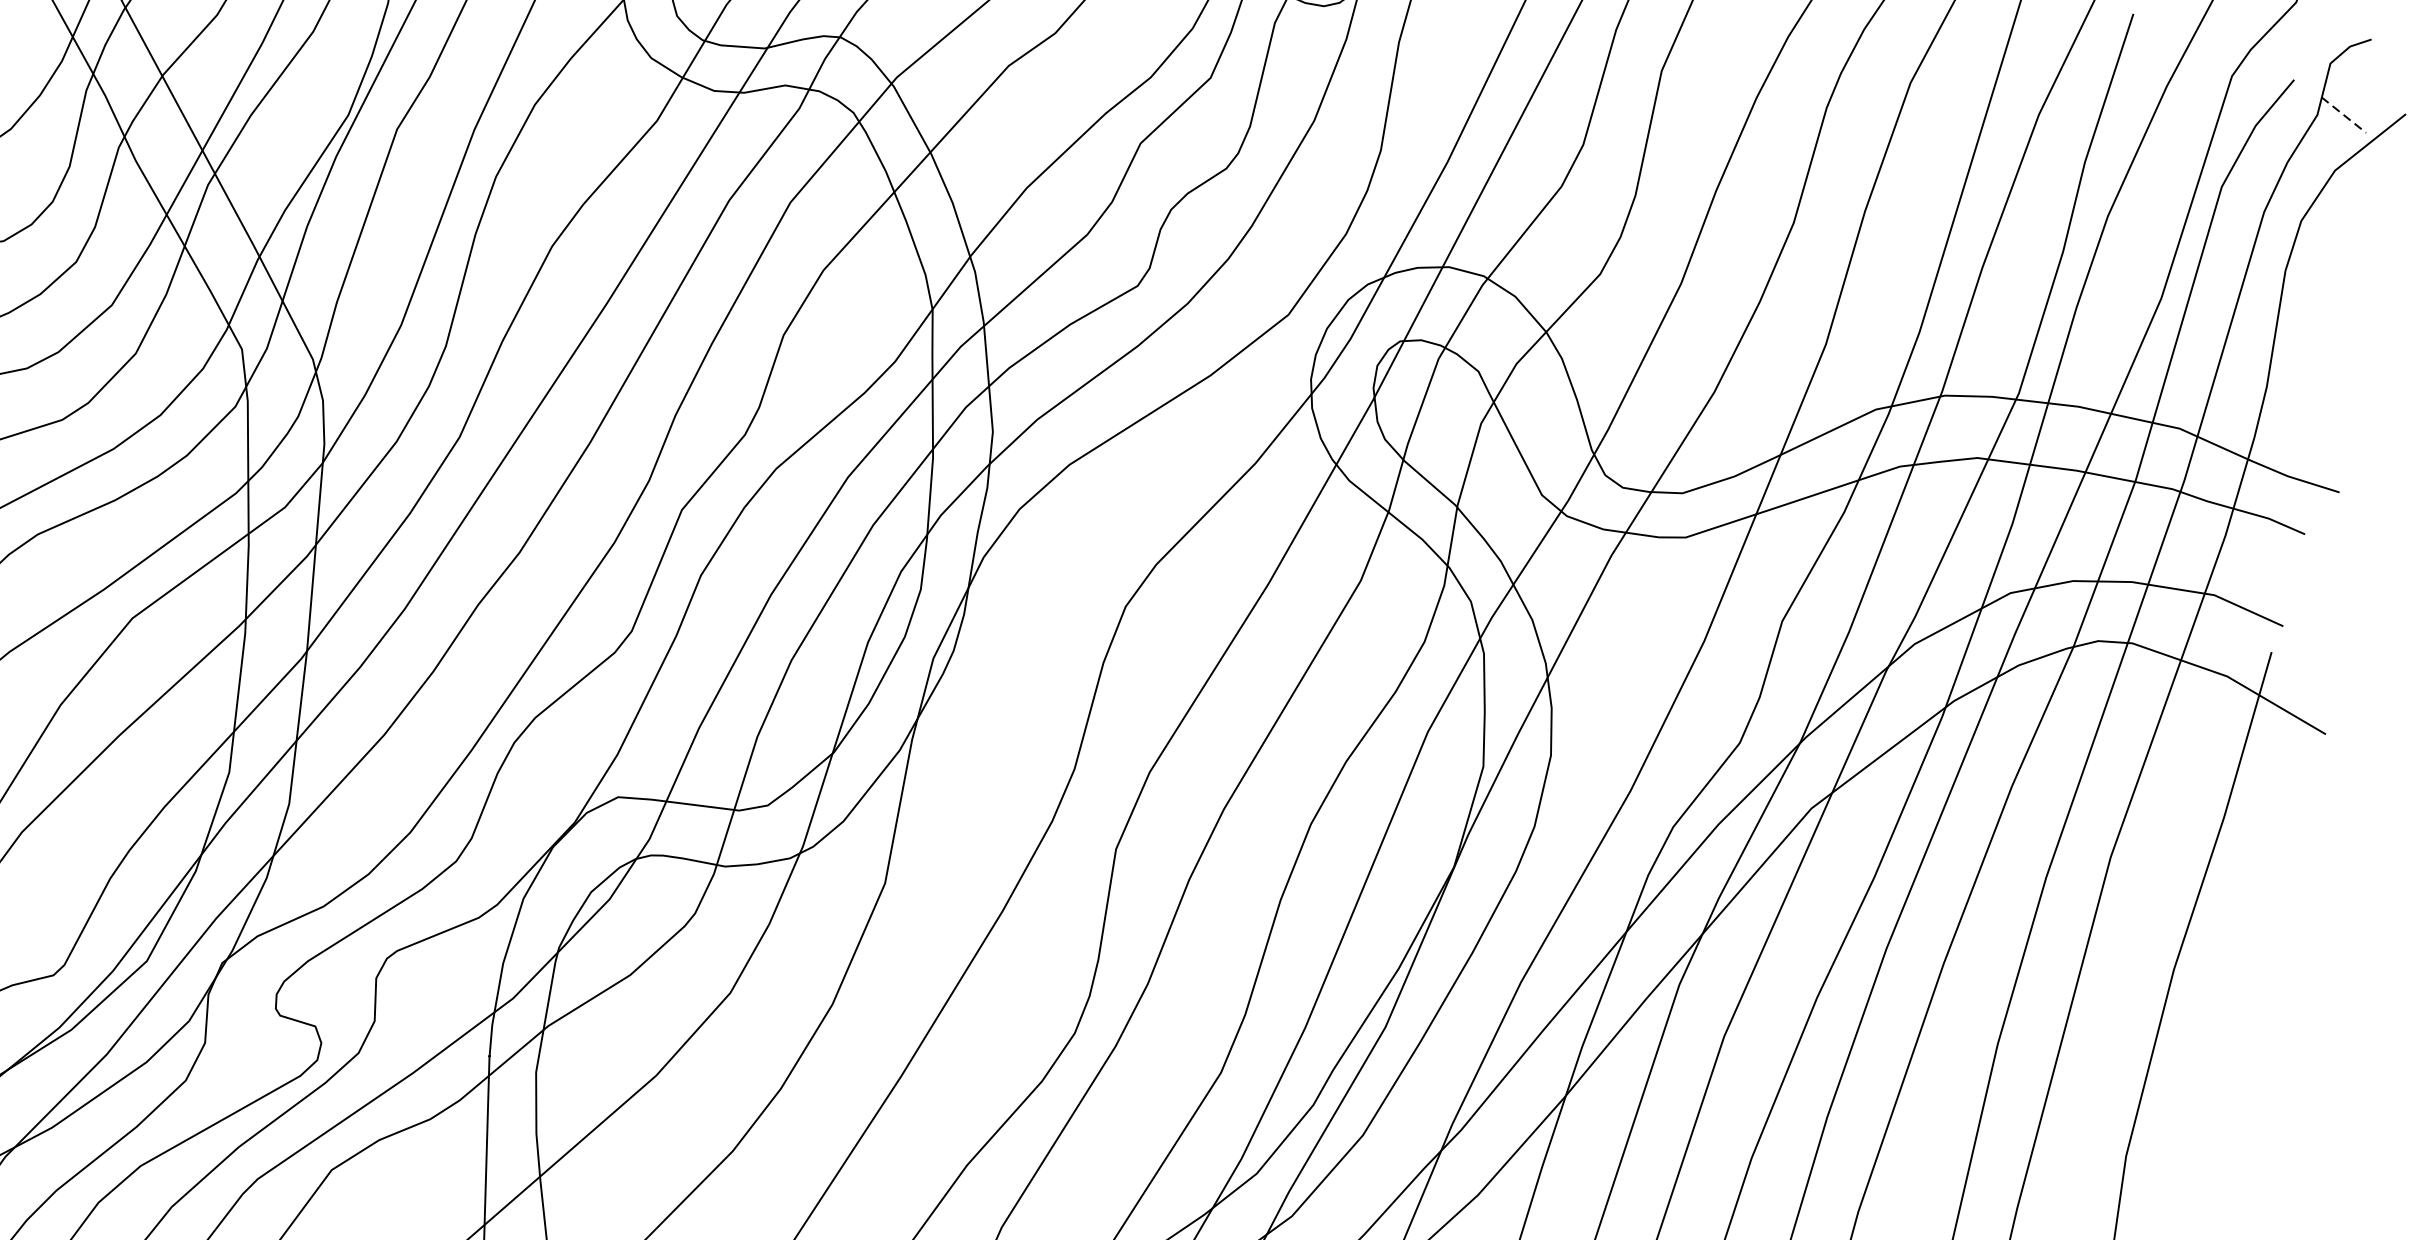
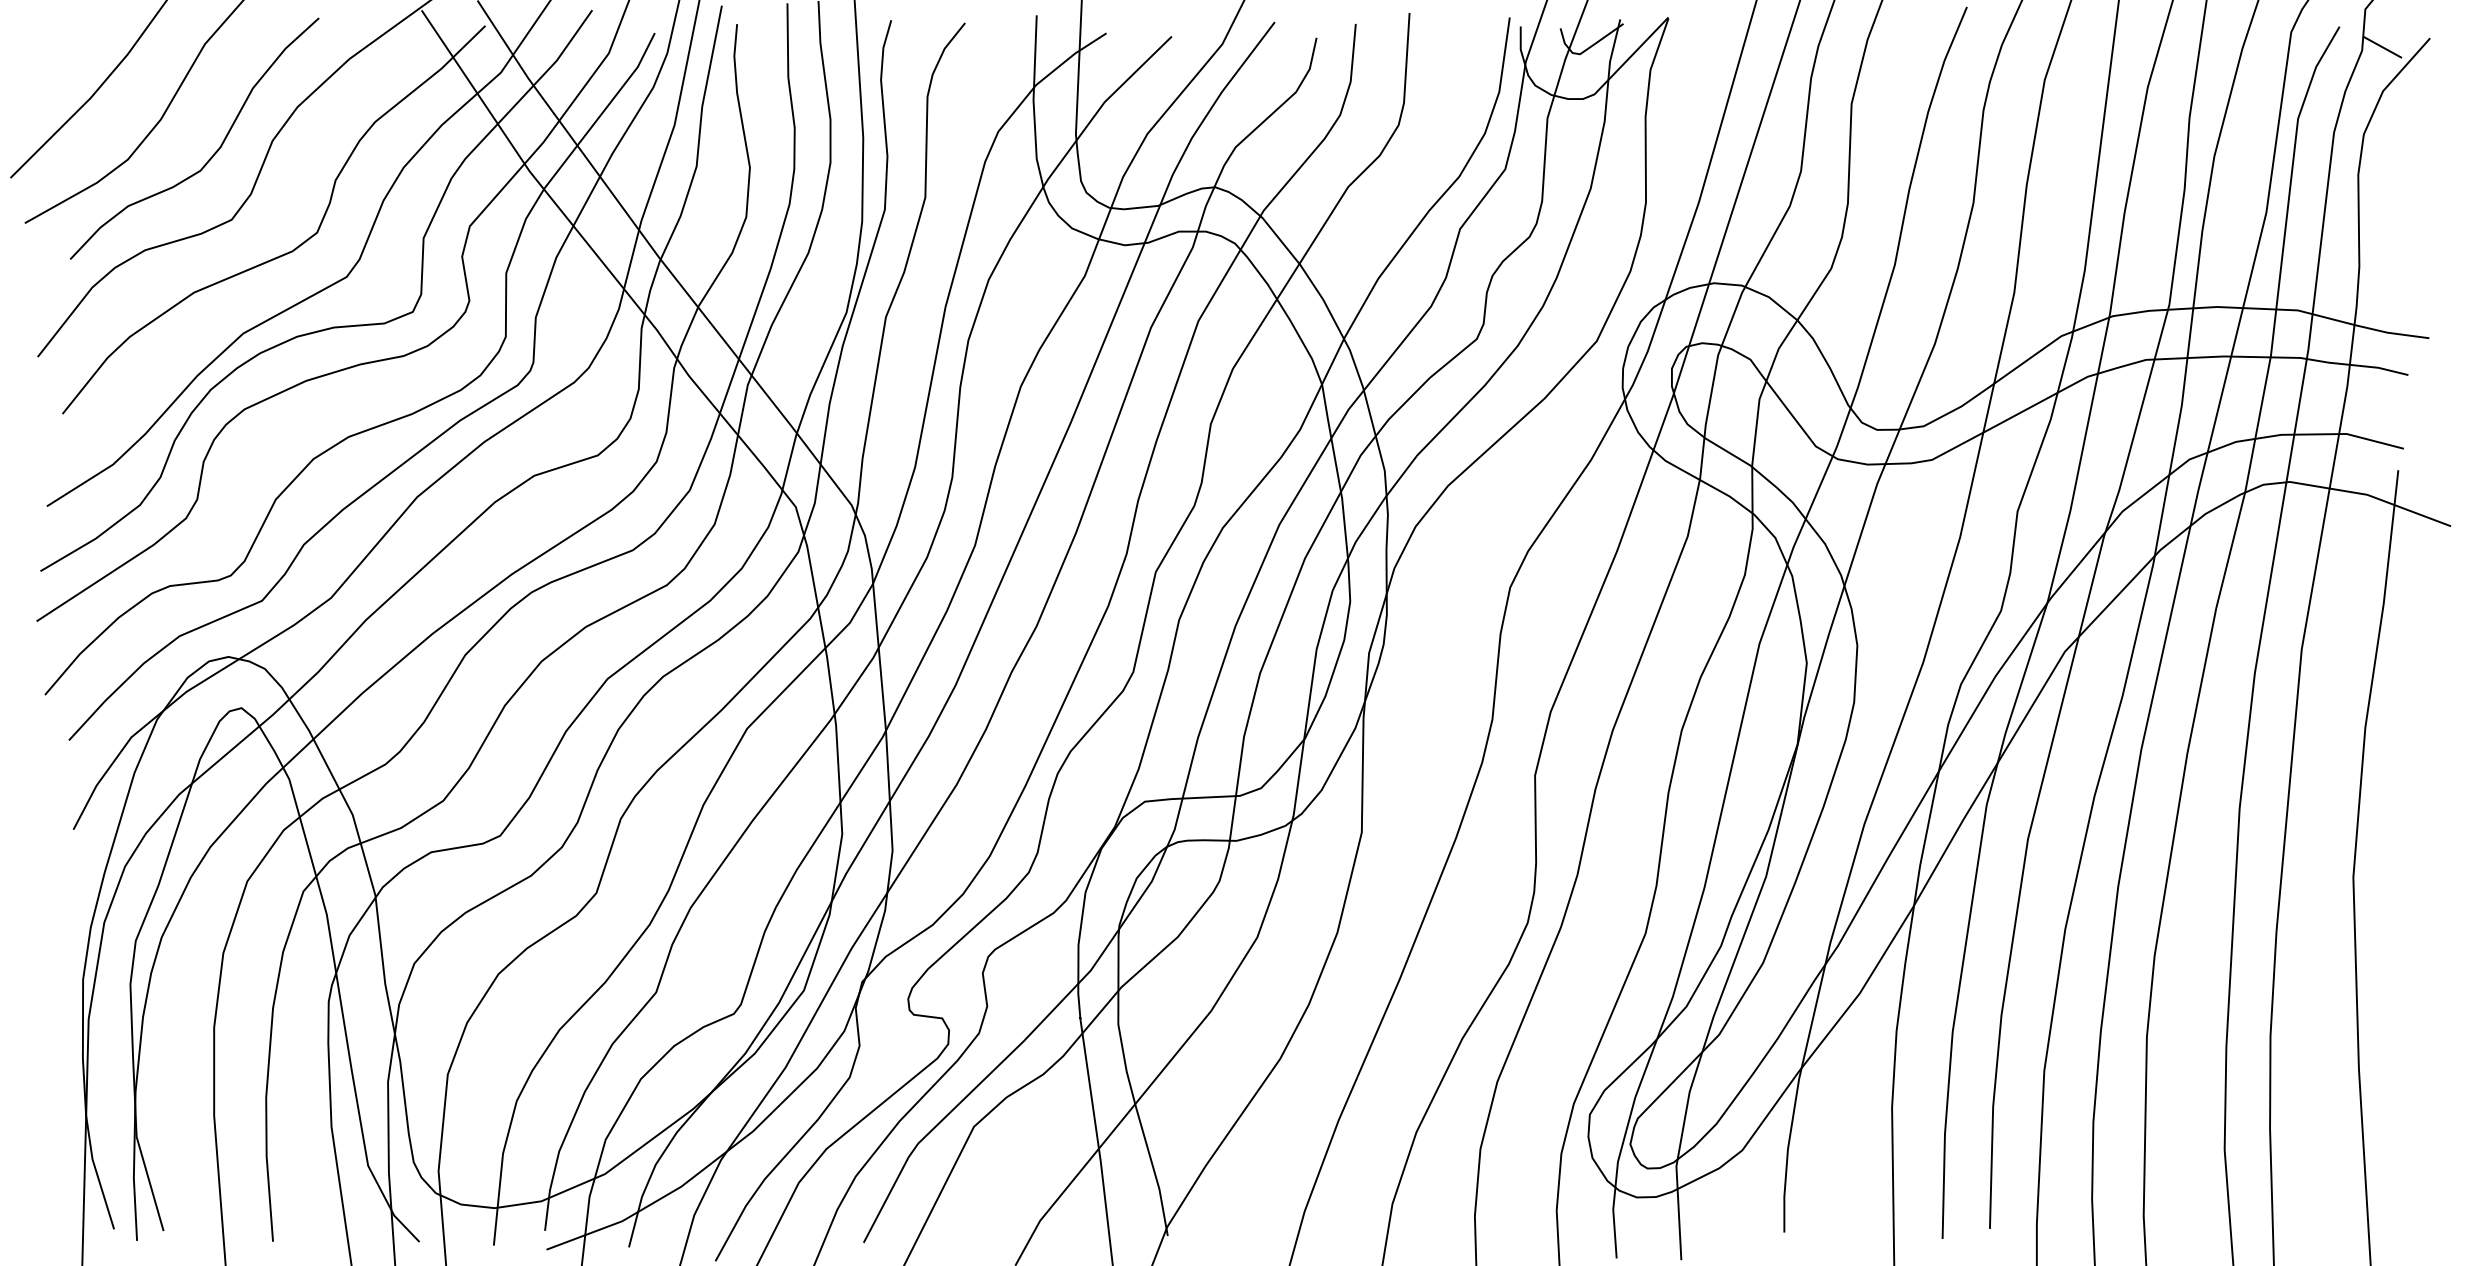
line: (2343, 115) -> (2382, 47), dashed -> solid

